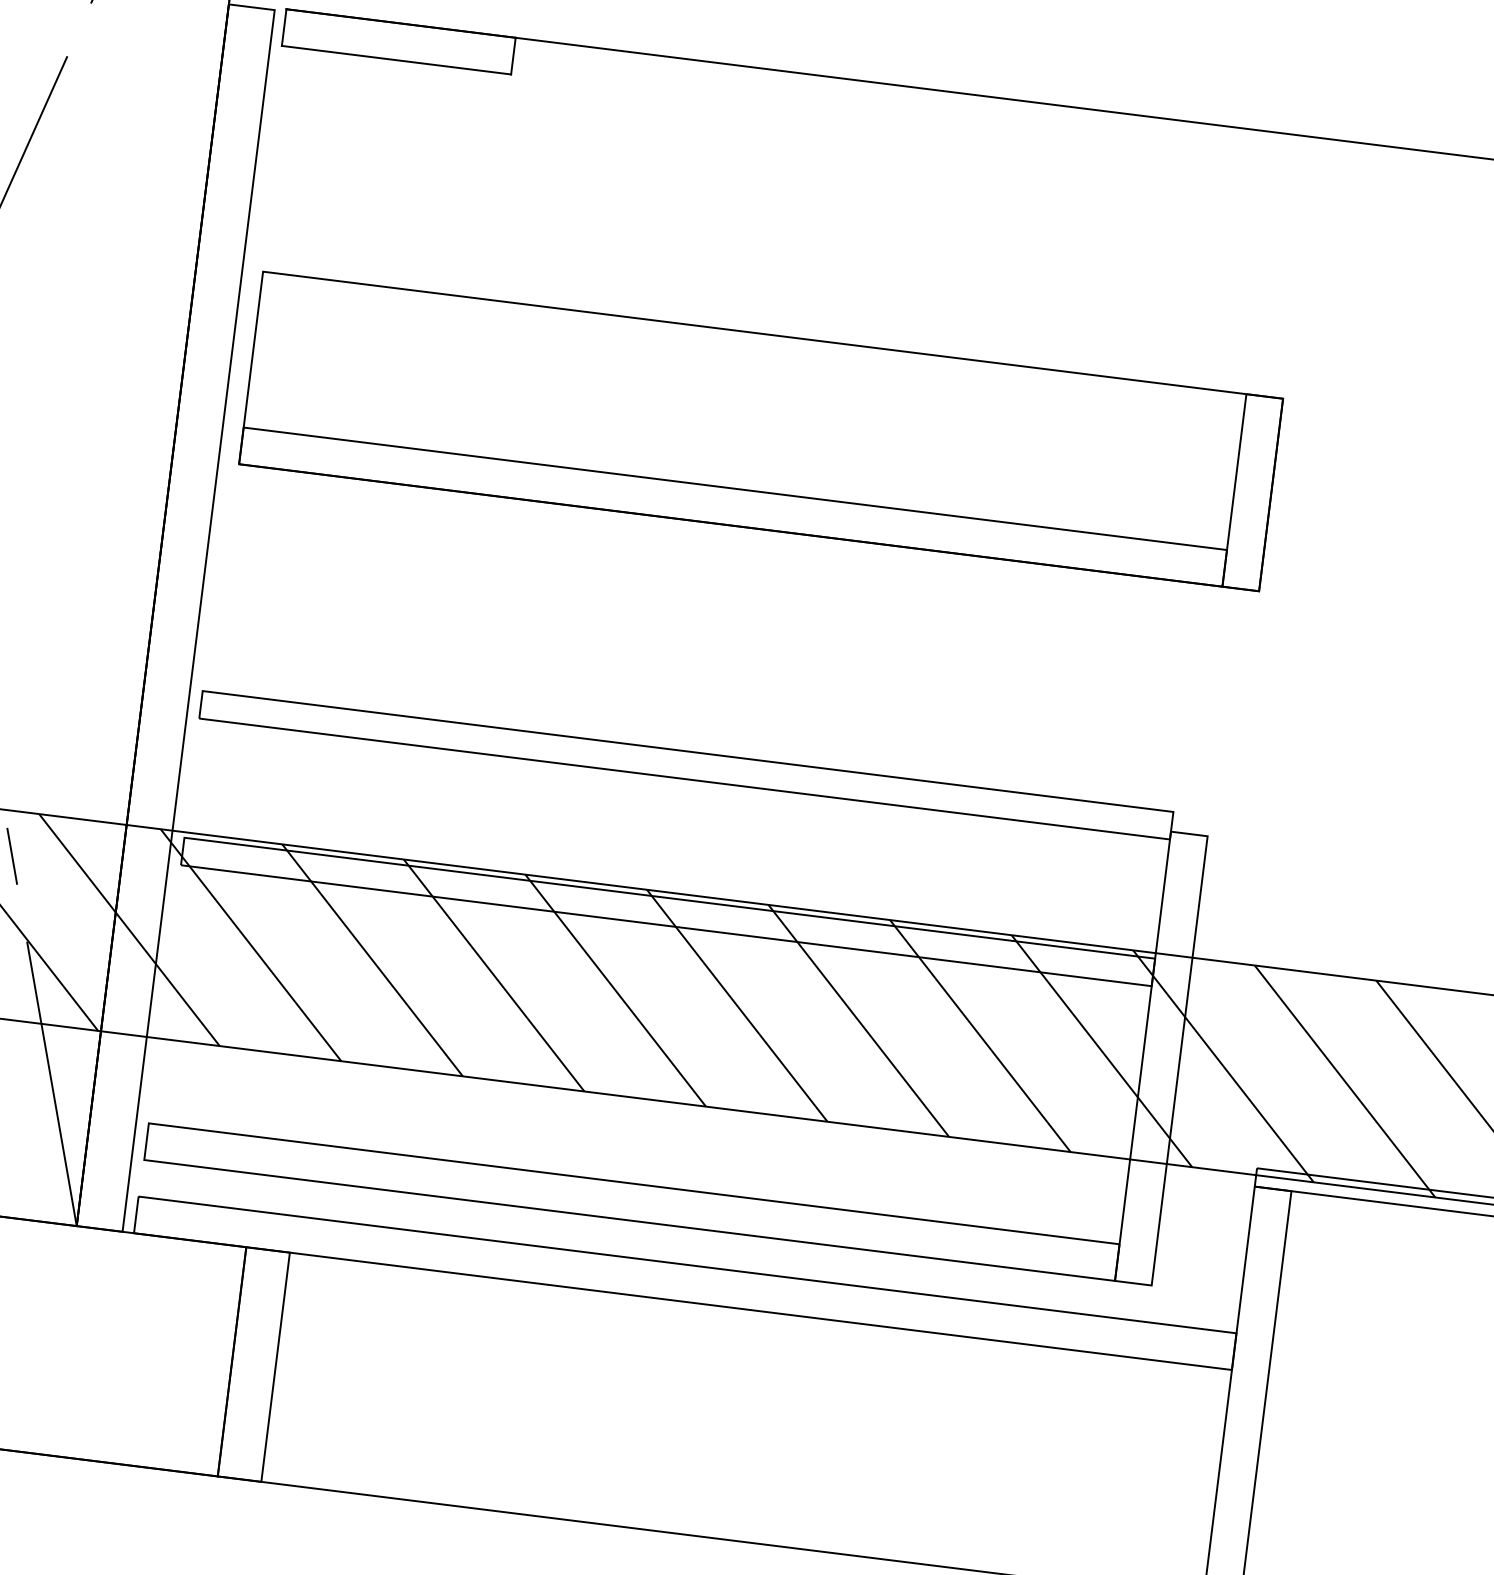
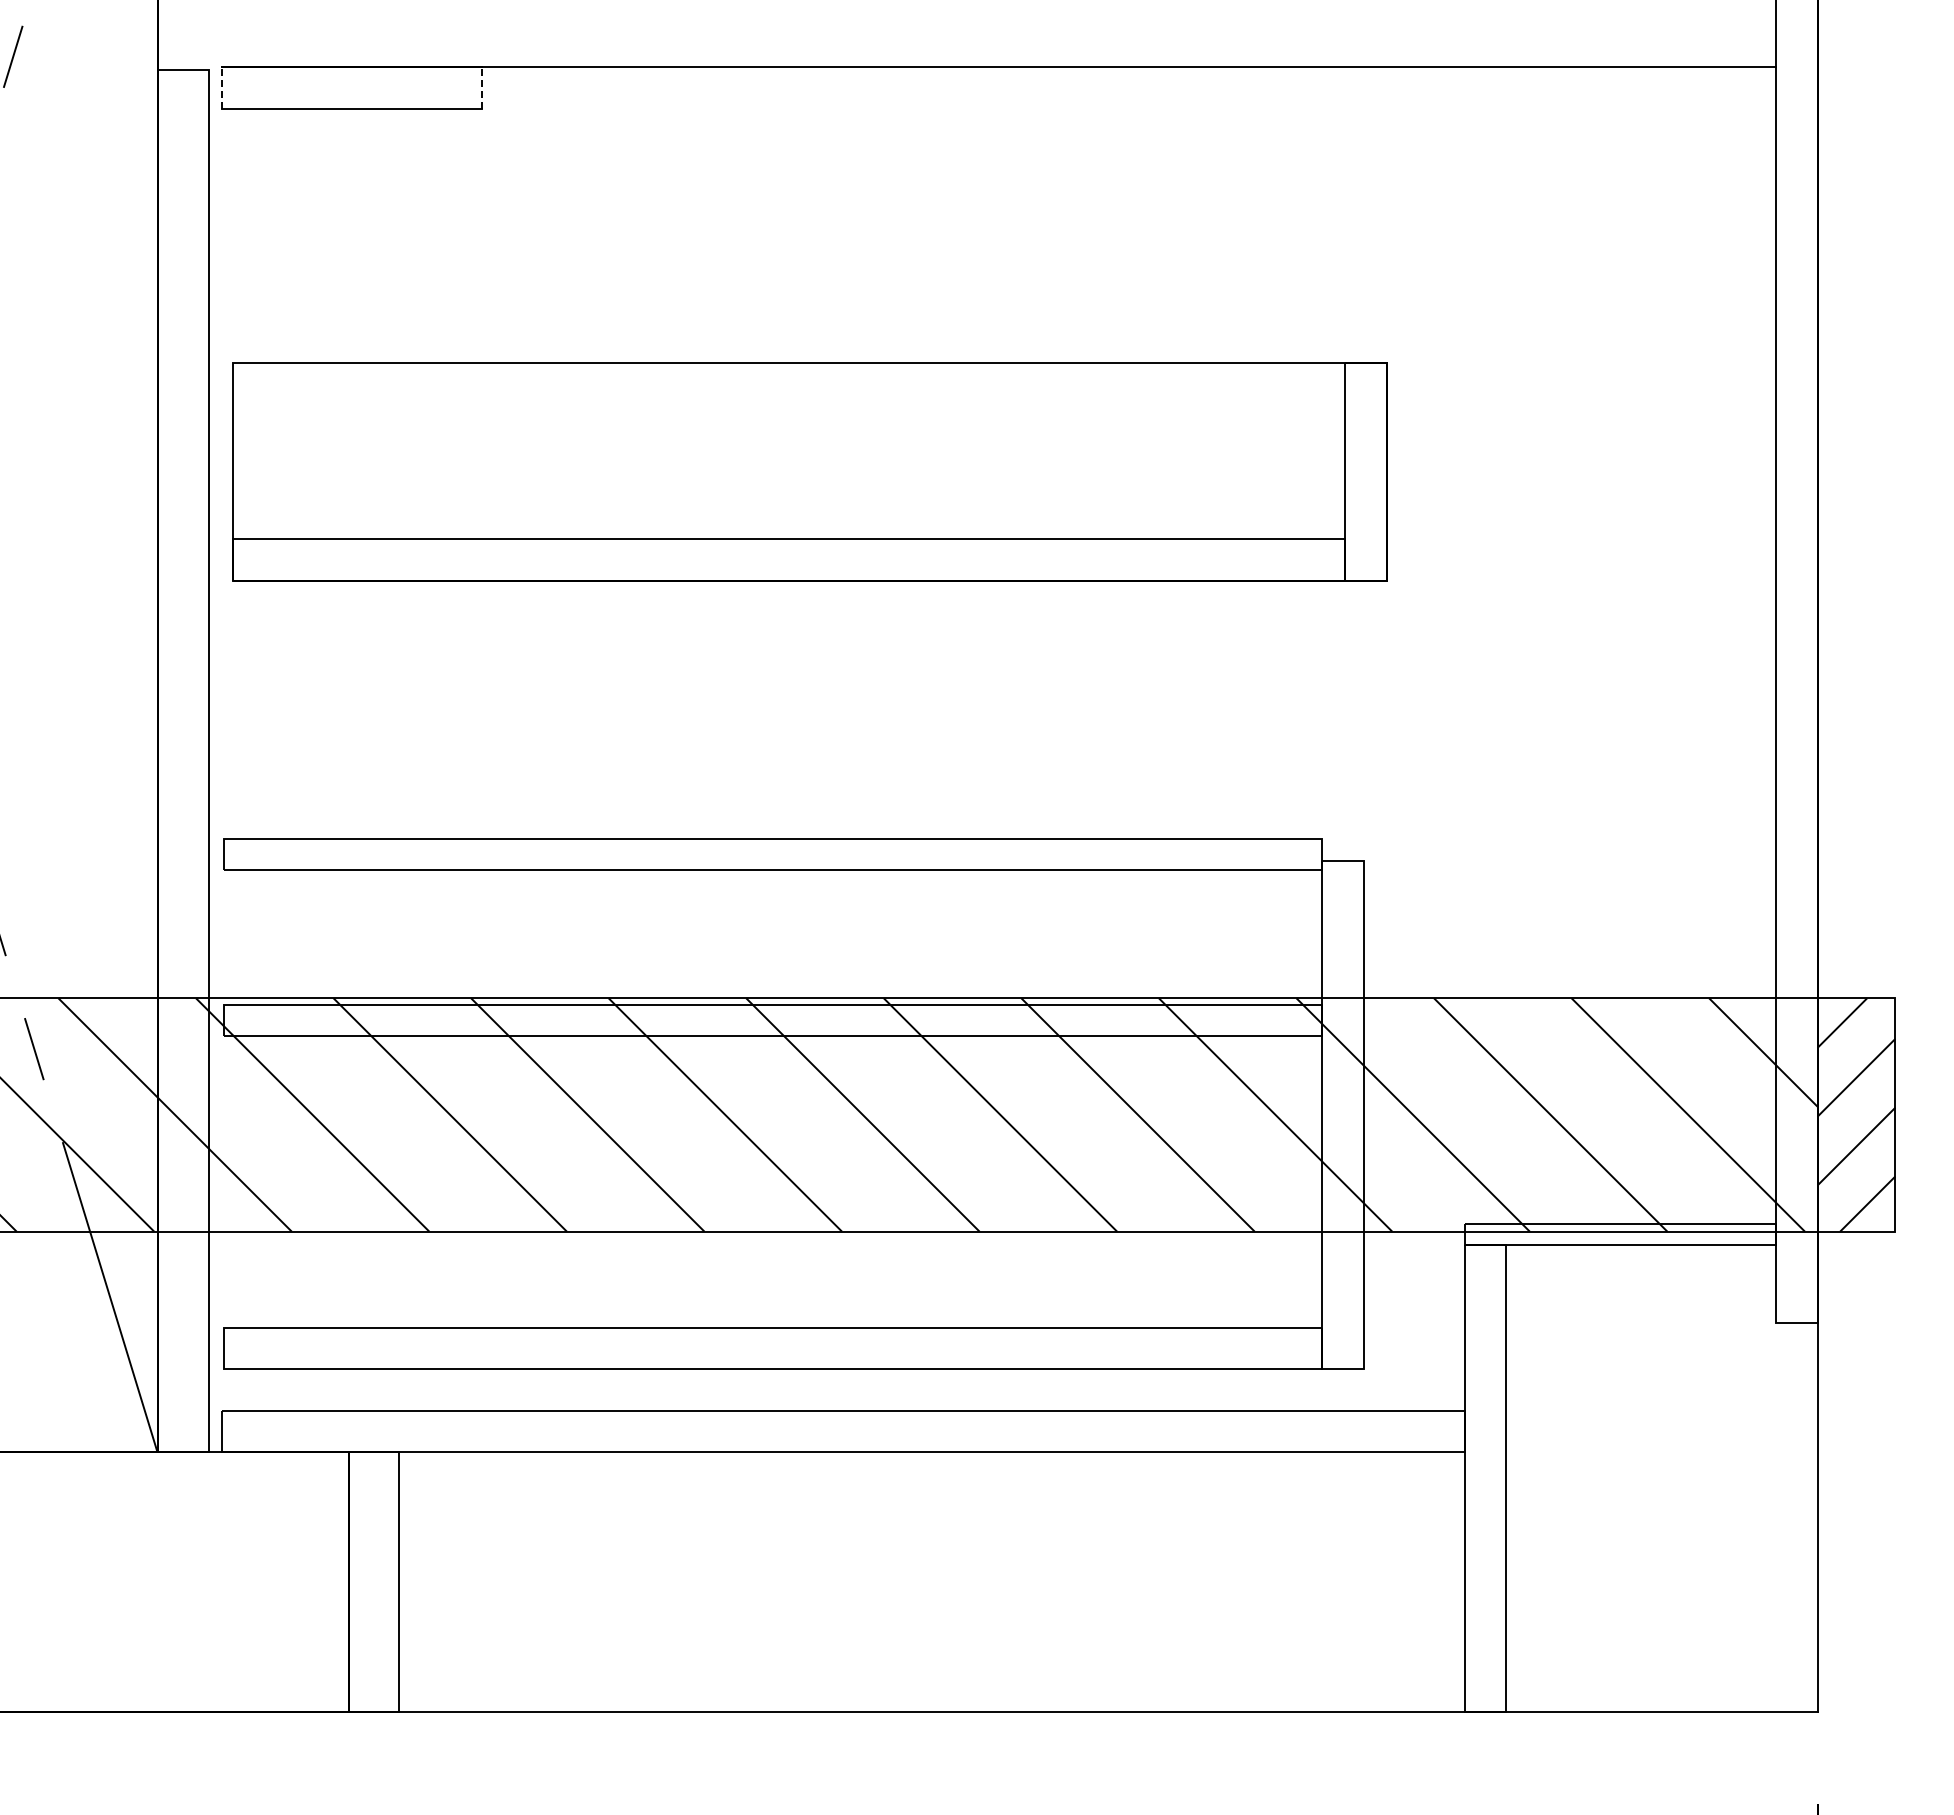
line: (284, 27) -> (222, 87), solid -> dashed
line: (513, 55) -> (481, 87), solid -> dashed

